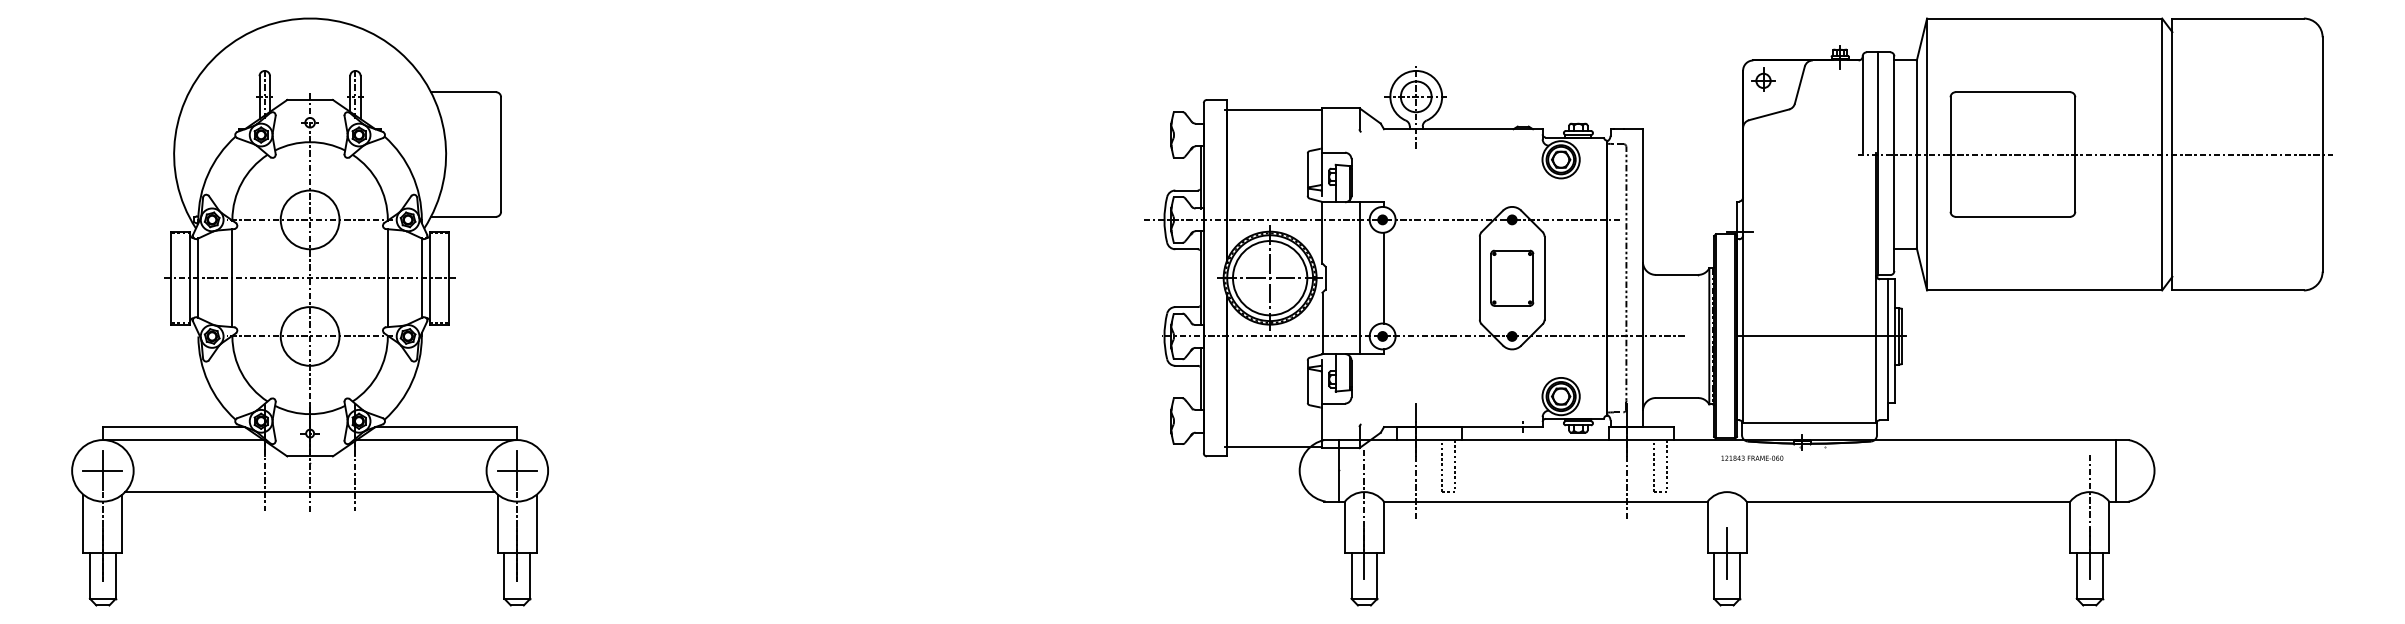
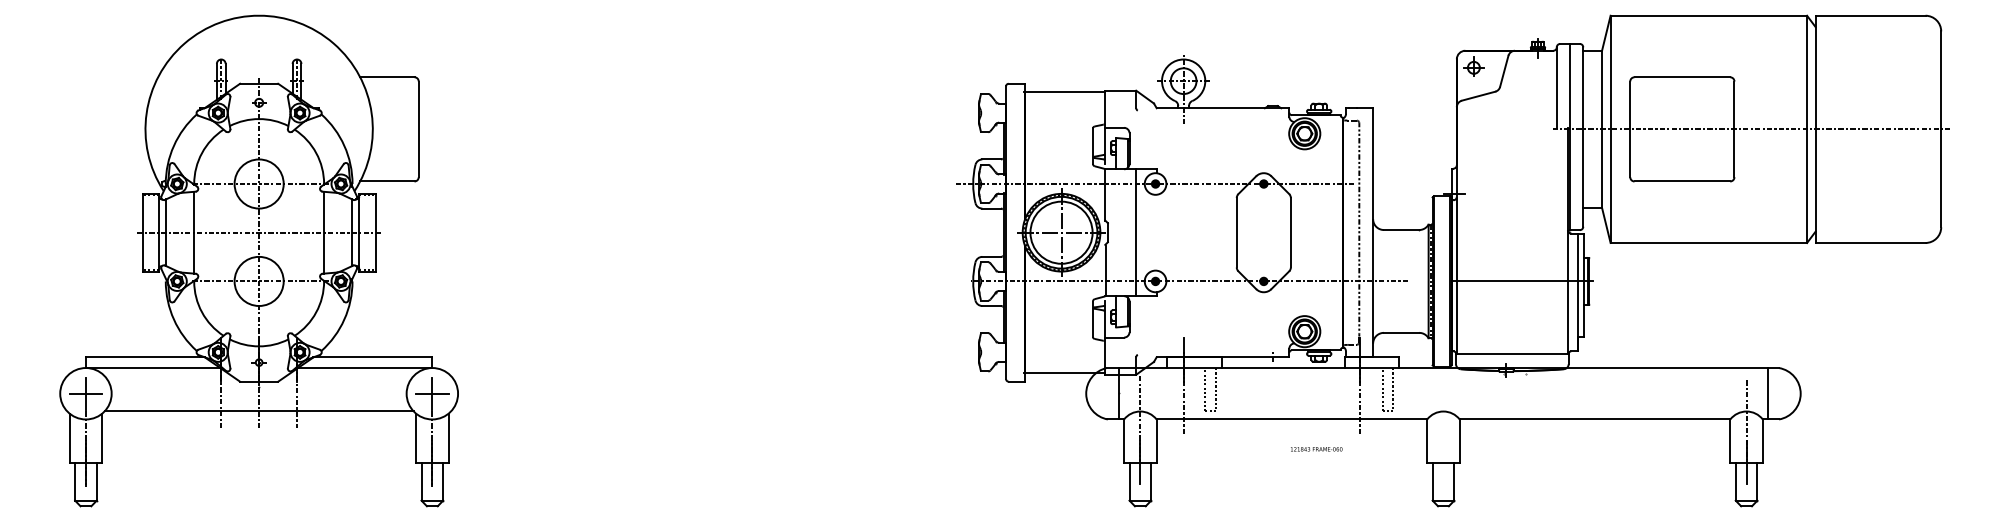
line: (1384, 277) -> (1157, 232), removed
part: (1512, 277) -> (1264, 232), removed
text: (1752, 457) -> (1316, 448), moved
line: (1727, 553) -> (1443, 462), removed

